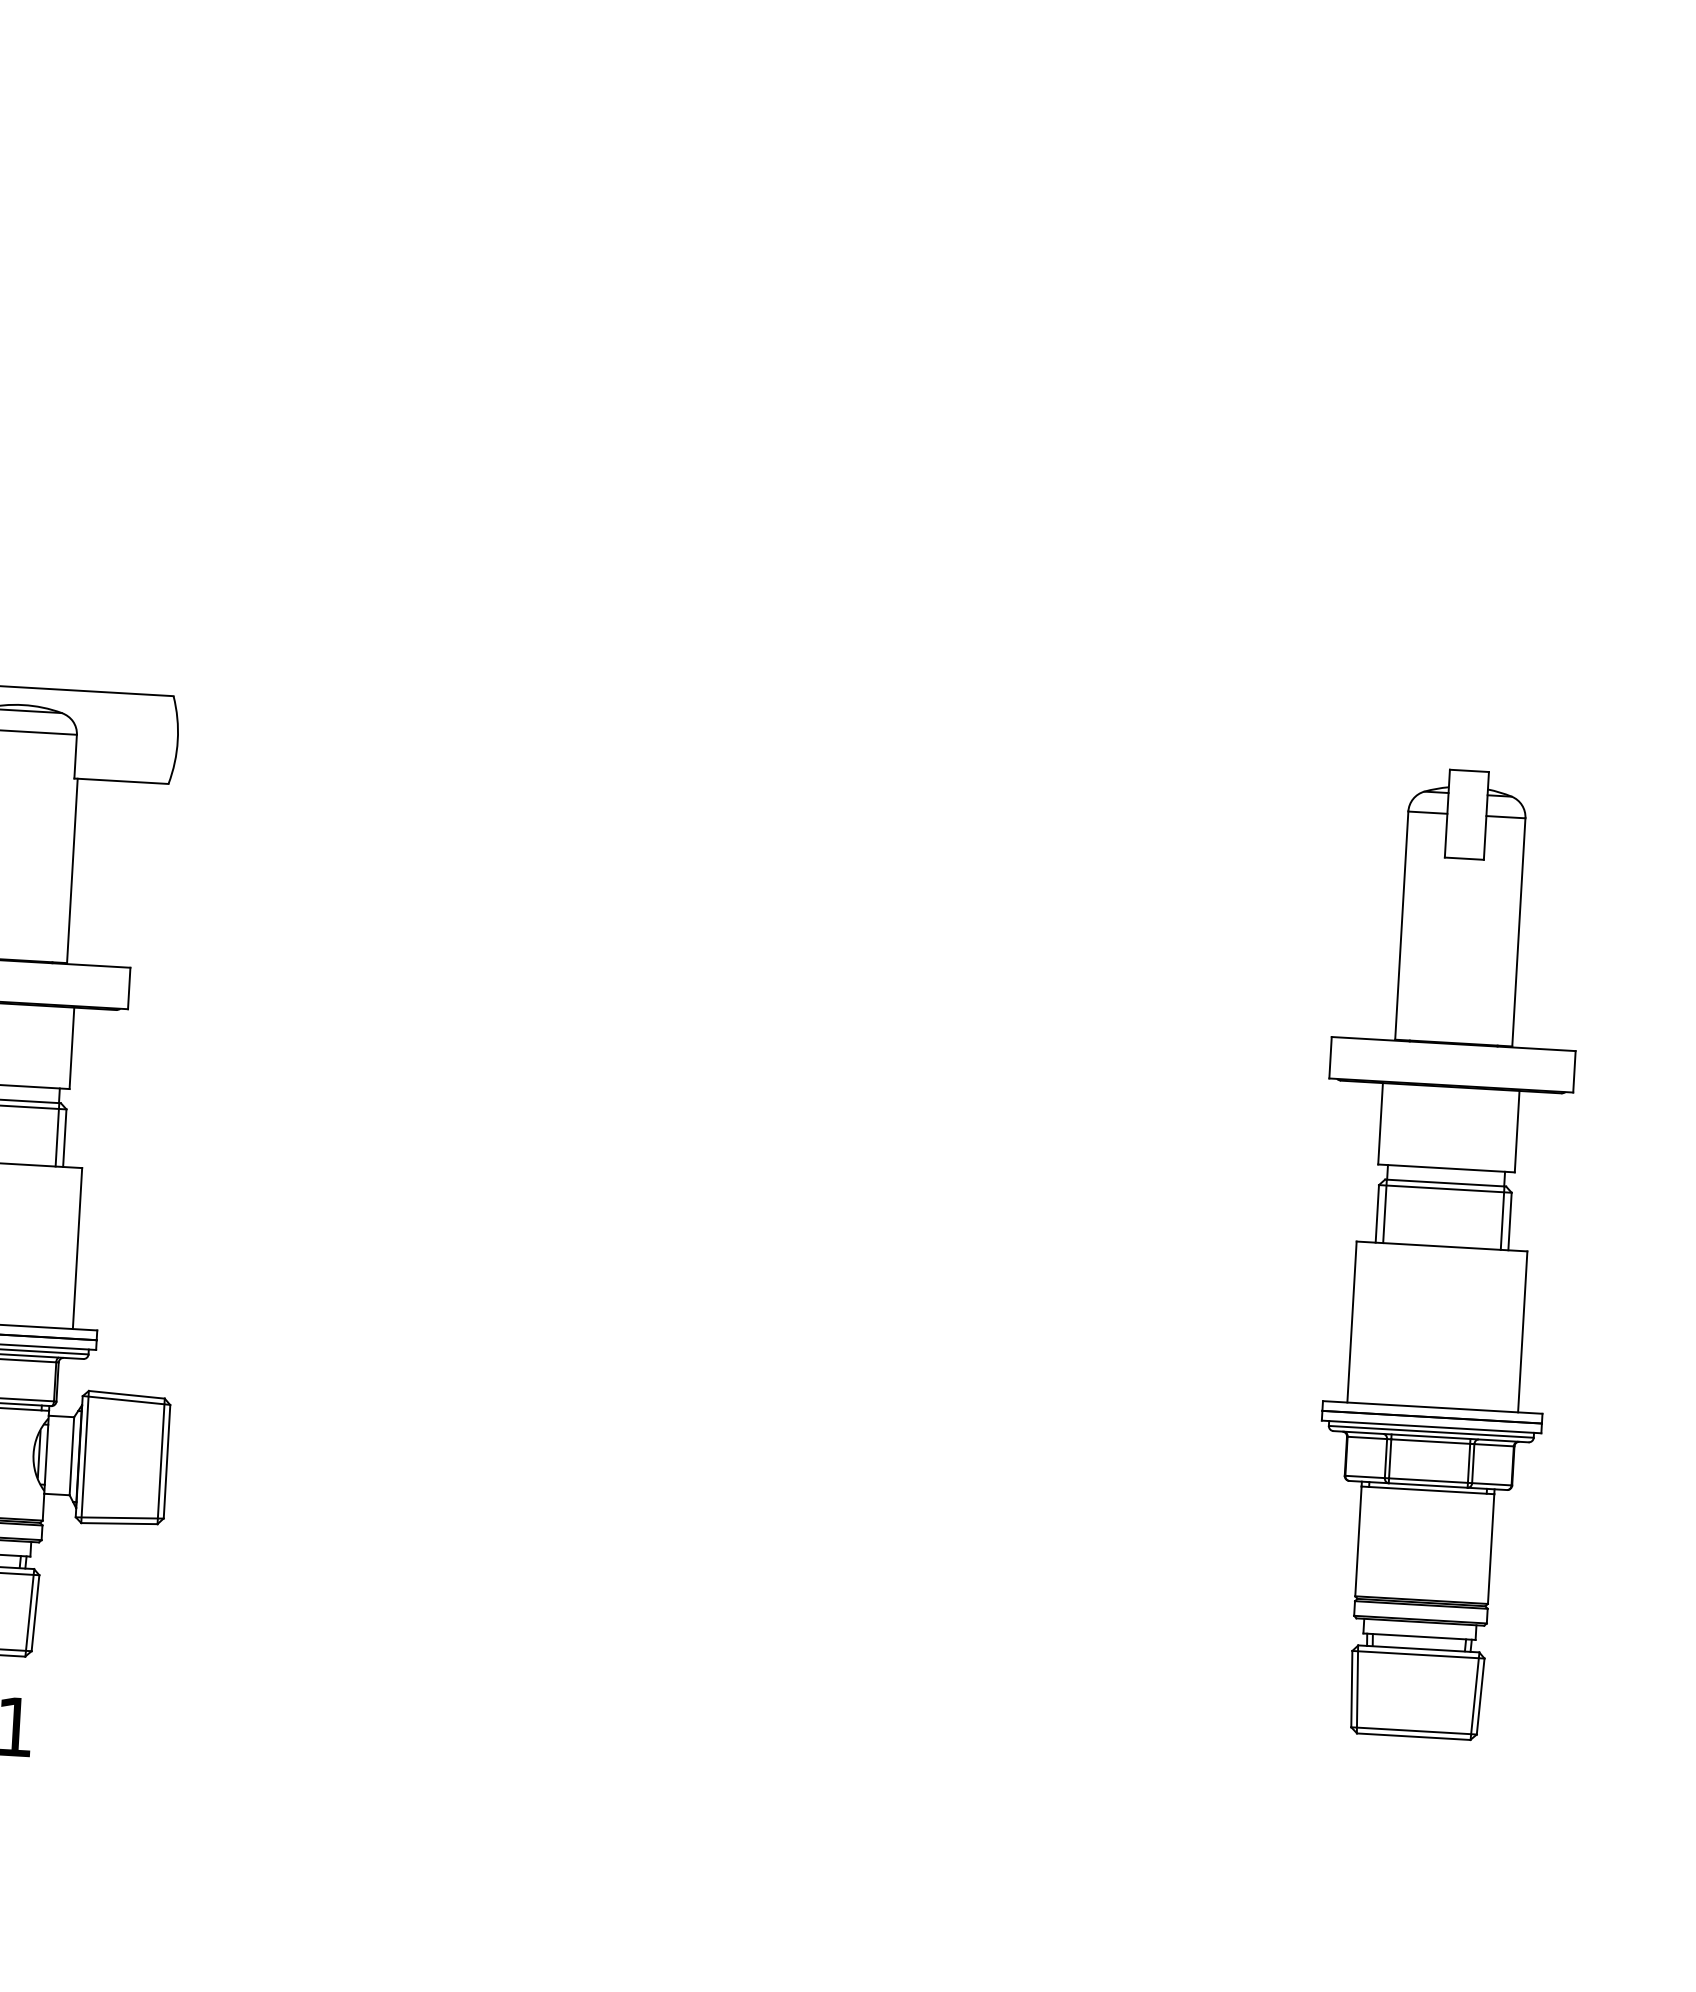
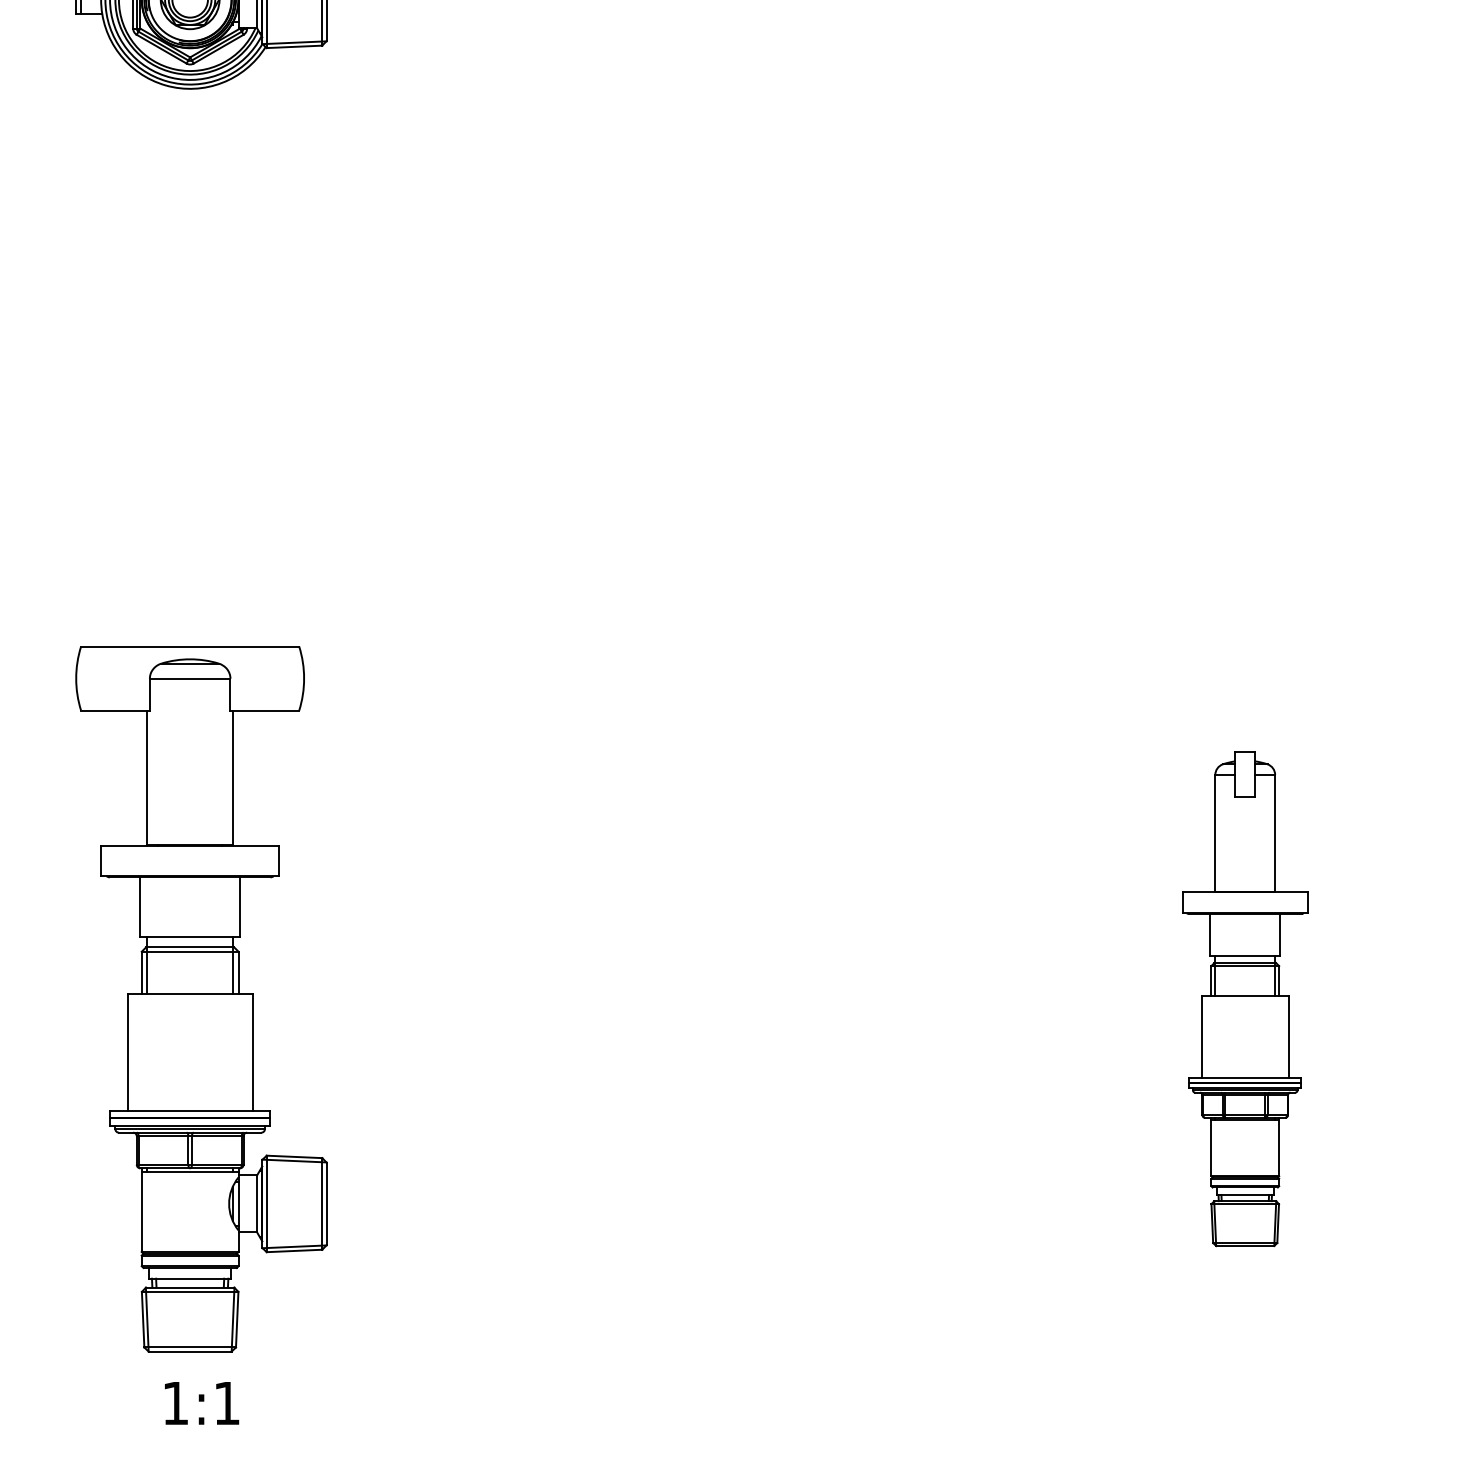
part: (1440, 1254) -> (1244, 999), size x0.7

